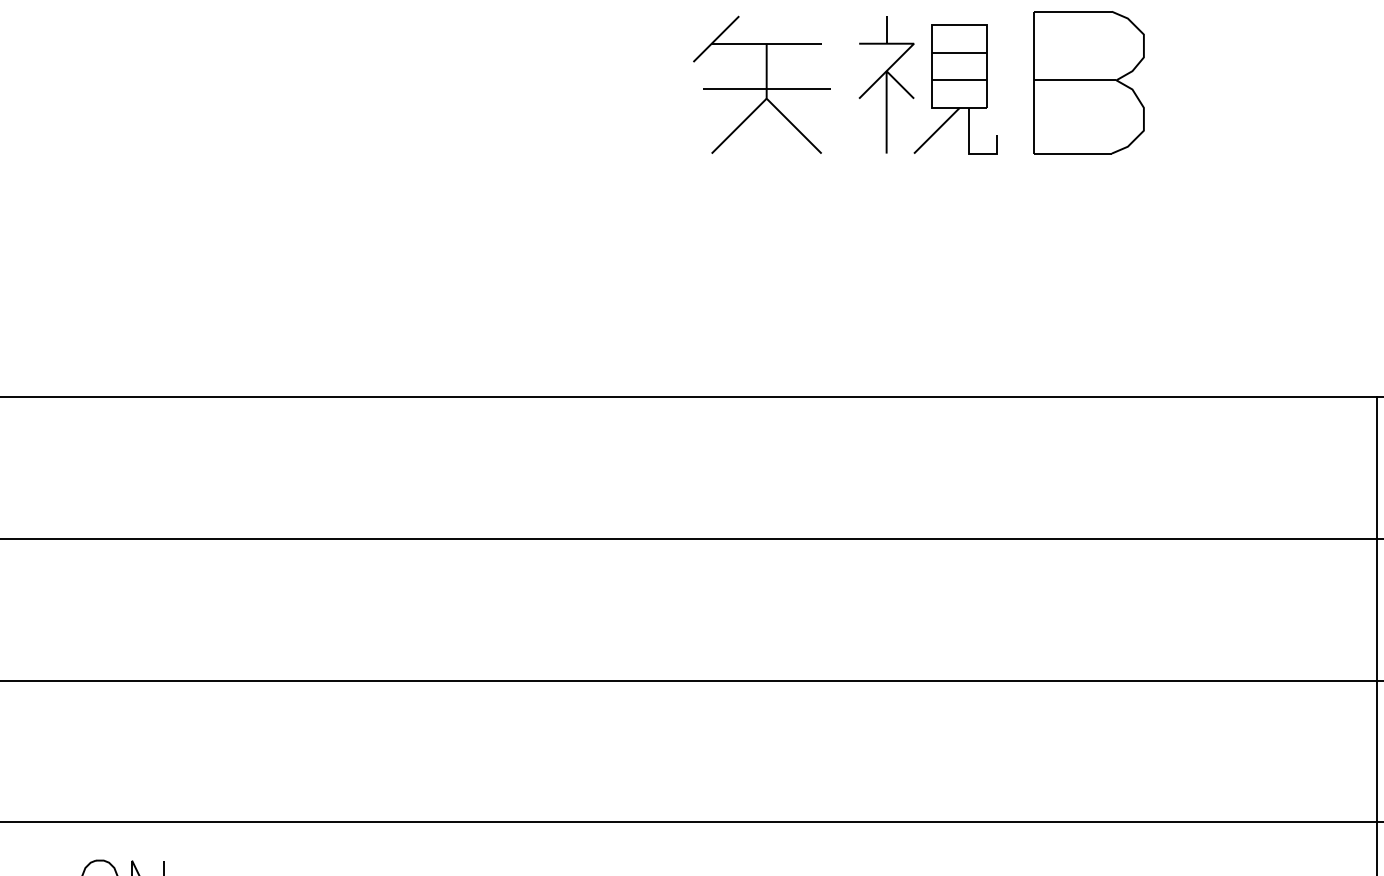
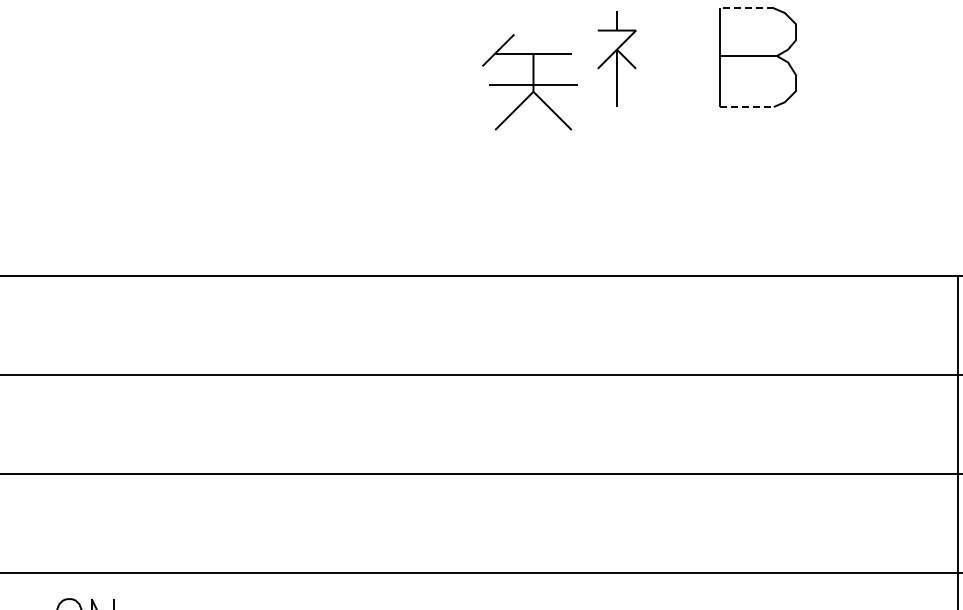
line: (1072, 12) -> (746, 8), solid -> dashed
part: (760, 85) -> (529, 82), moved
part: (954, 89) -> (664, 62), removed
line: (1074, 154) -> (747, 107), solid -> dashed

